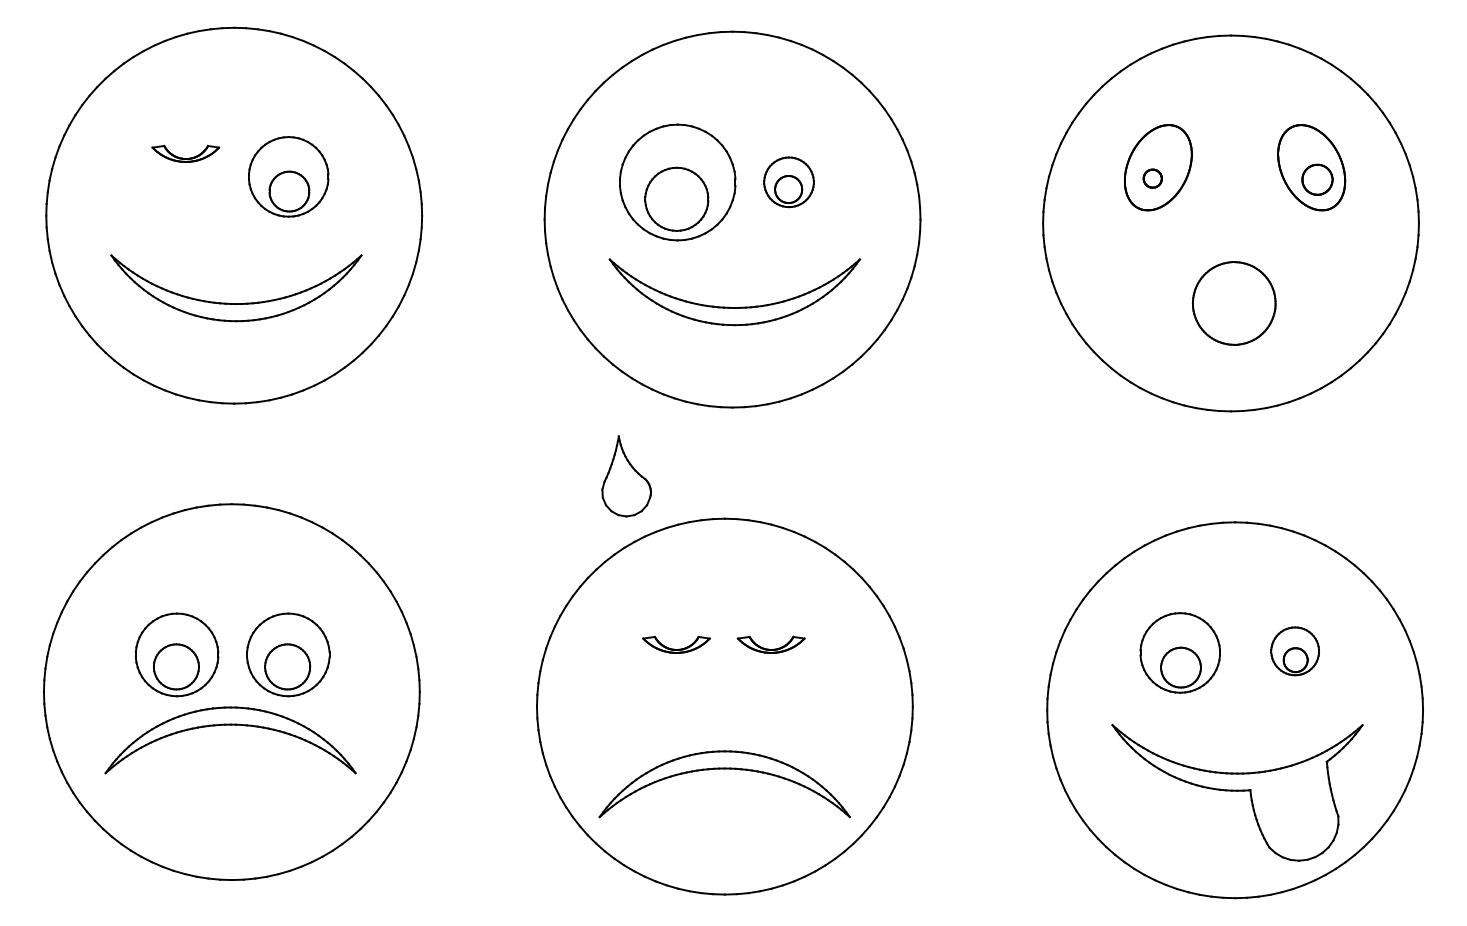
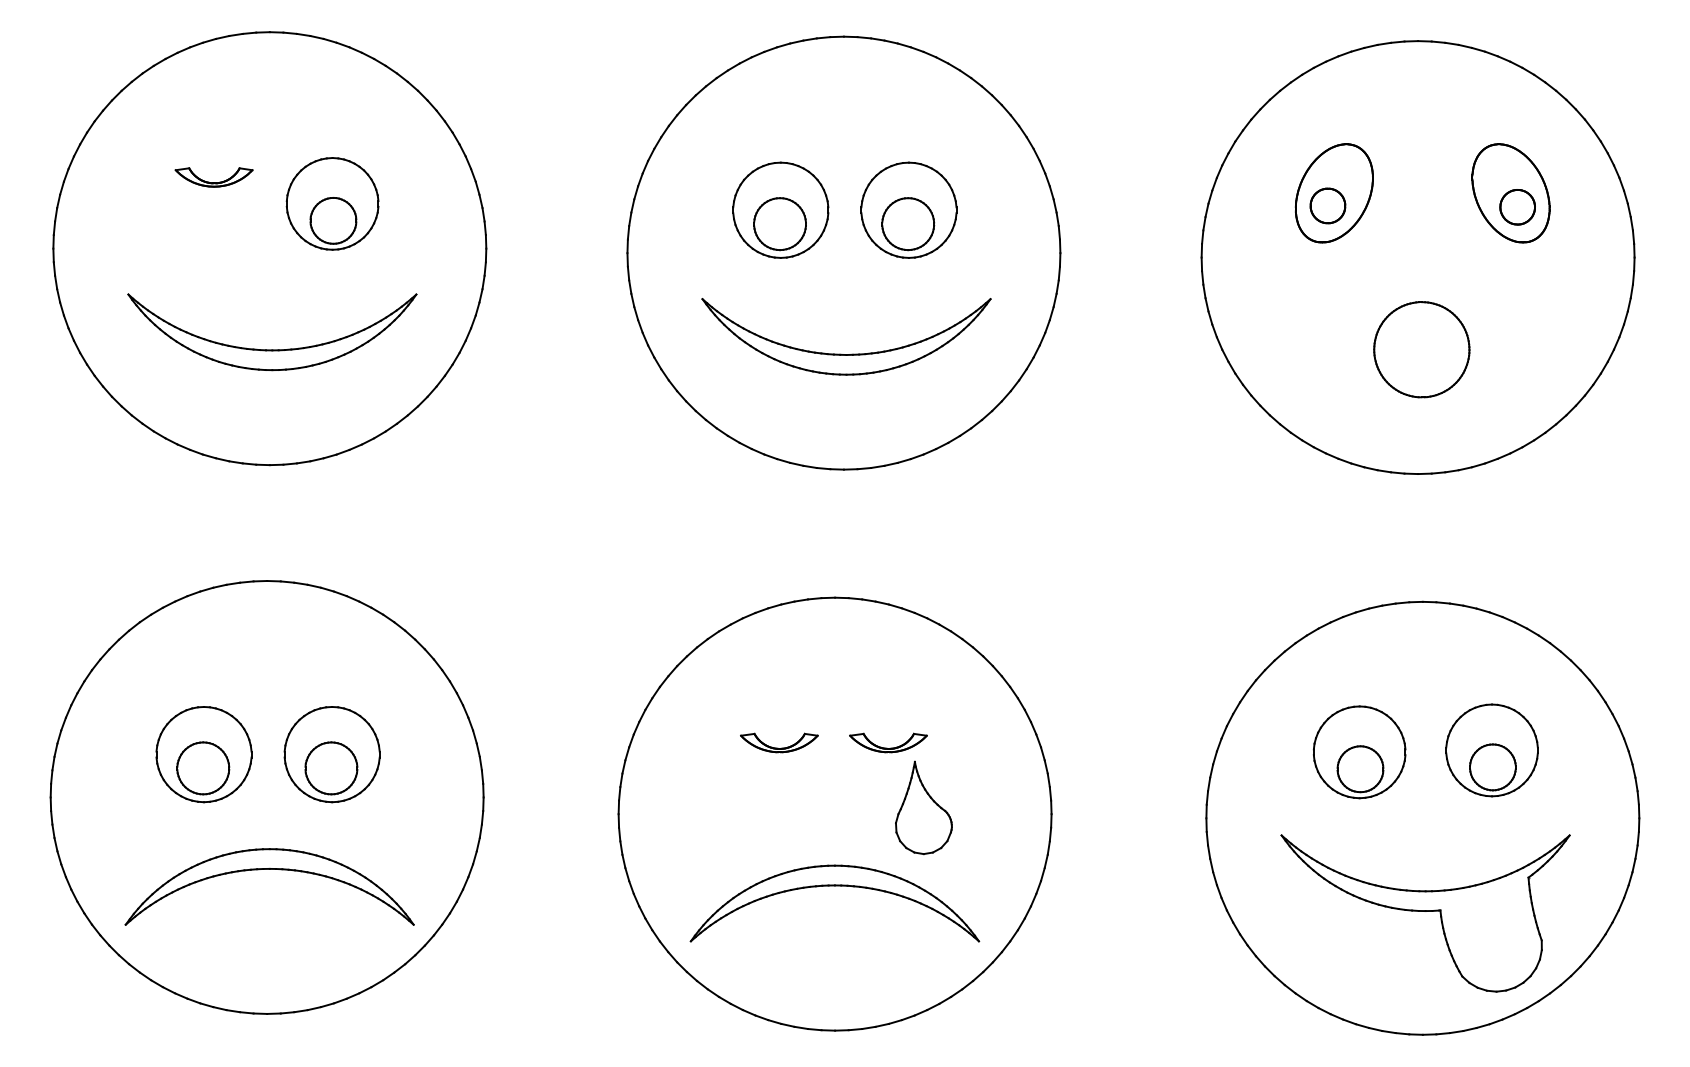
part: (1152, 178) -> (1327, 205), size x1.67
part: (677, 181) -> (780, 209), size x0.71
part: (788, 181) -> (908, 209), size x1.67
part: (626, 476) -> (923, 807), moved
part: (1294, 651) -> (1491, 750), size x1.67
part: (230, 725) -> (269, 869), moved

